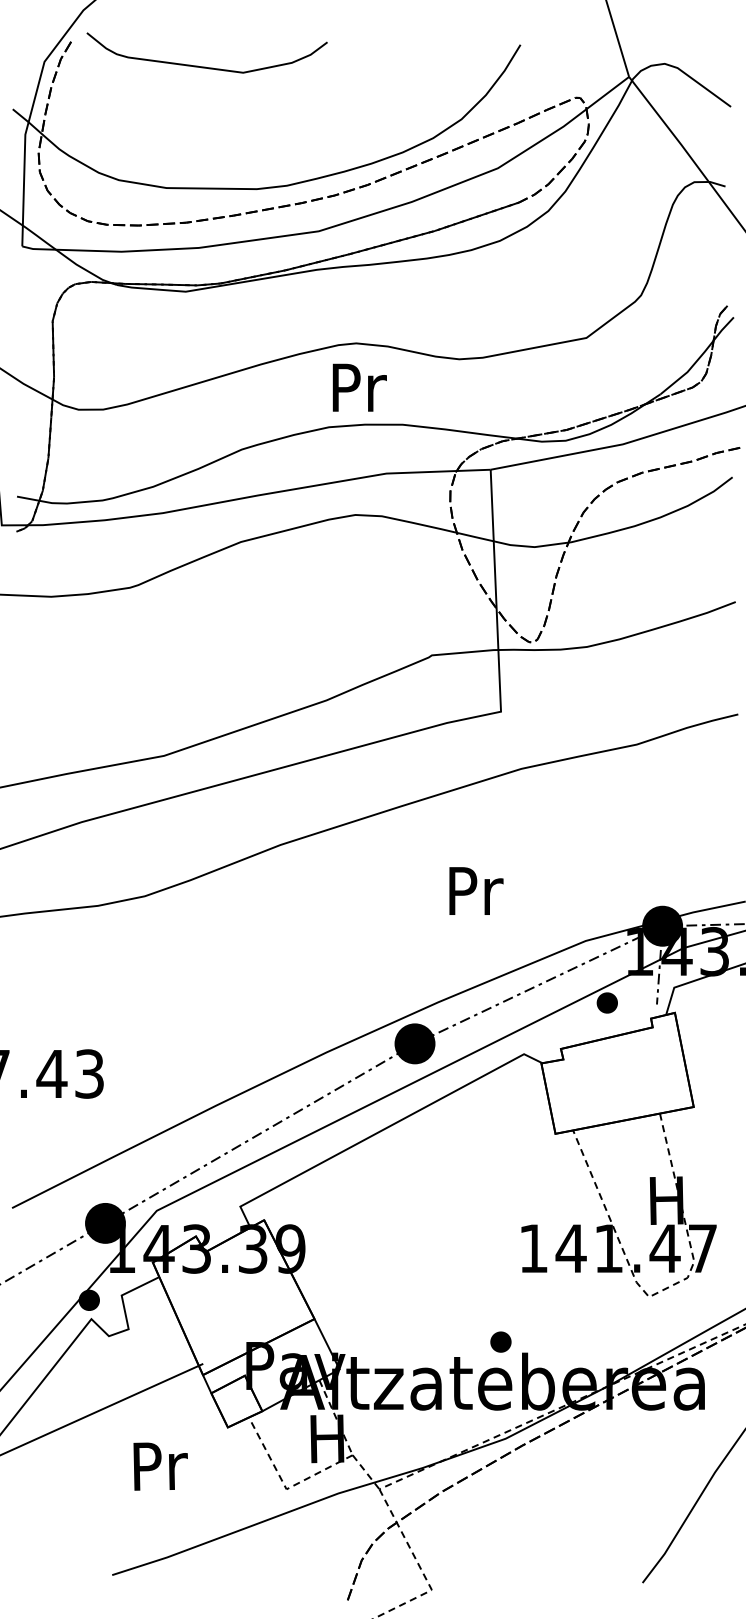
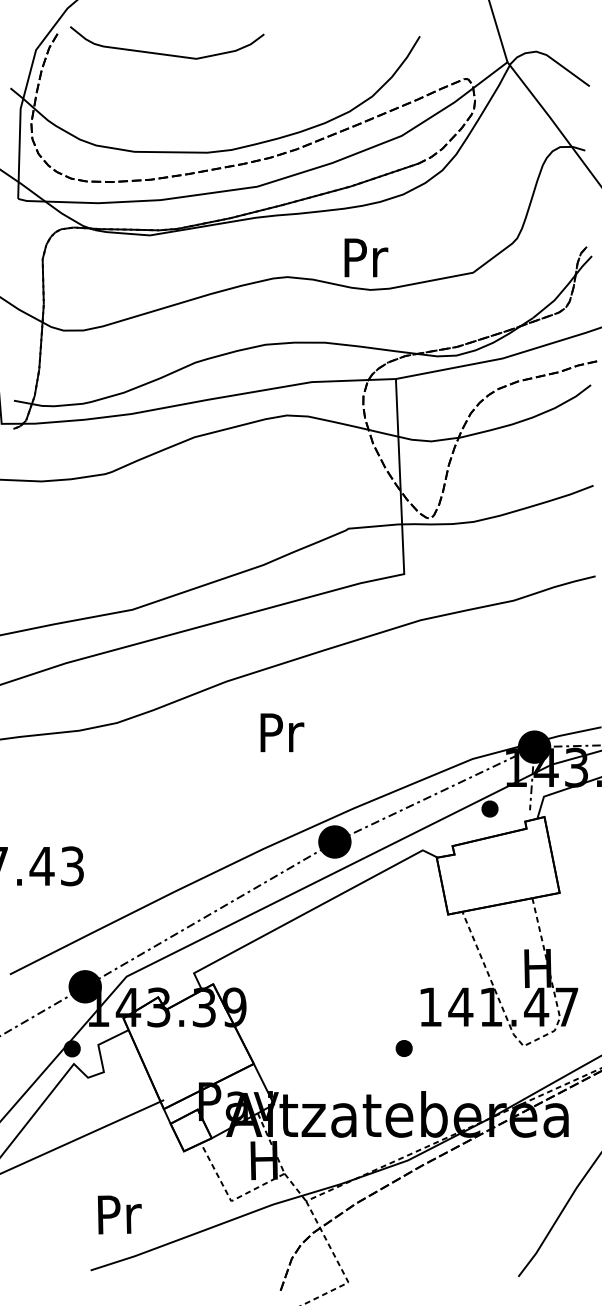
text: (359, 387) -> (366, 257), moved
text: (476, 890) -> (282, 732), moved
part: (500, 1342) -> (403, 1048), moved
text: (160, 1466) -> (119, 1214), moved

